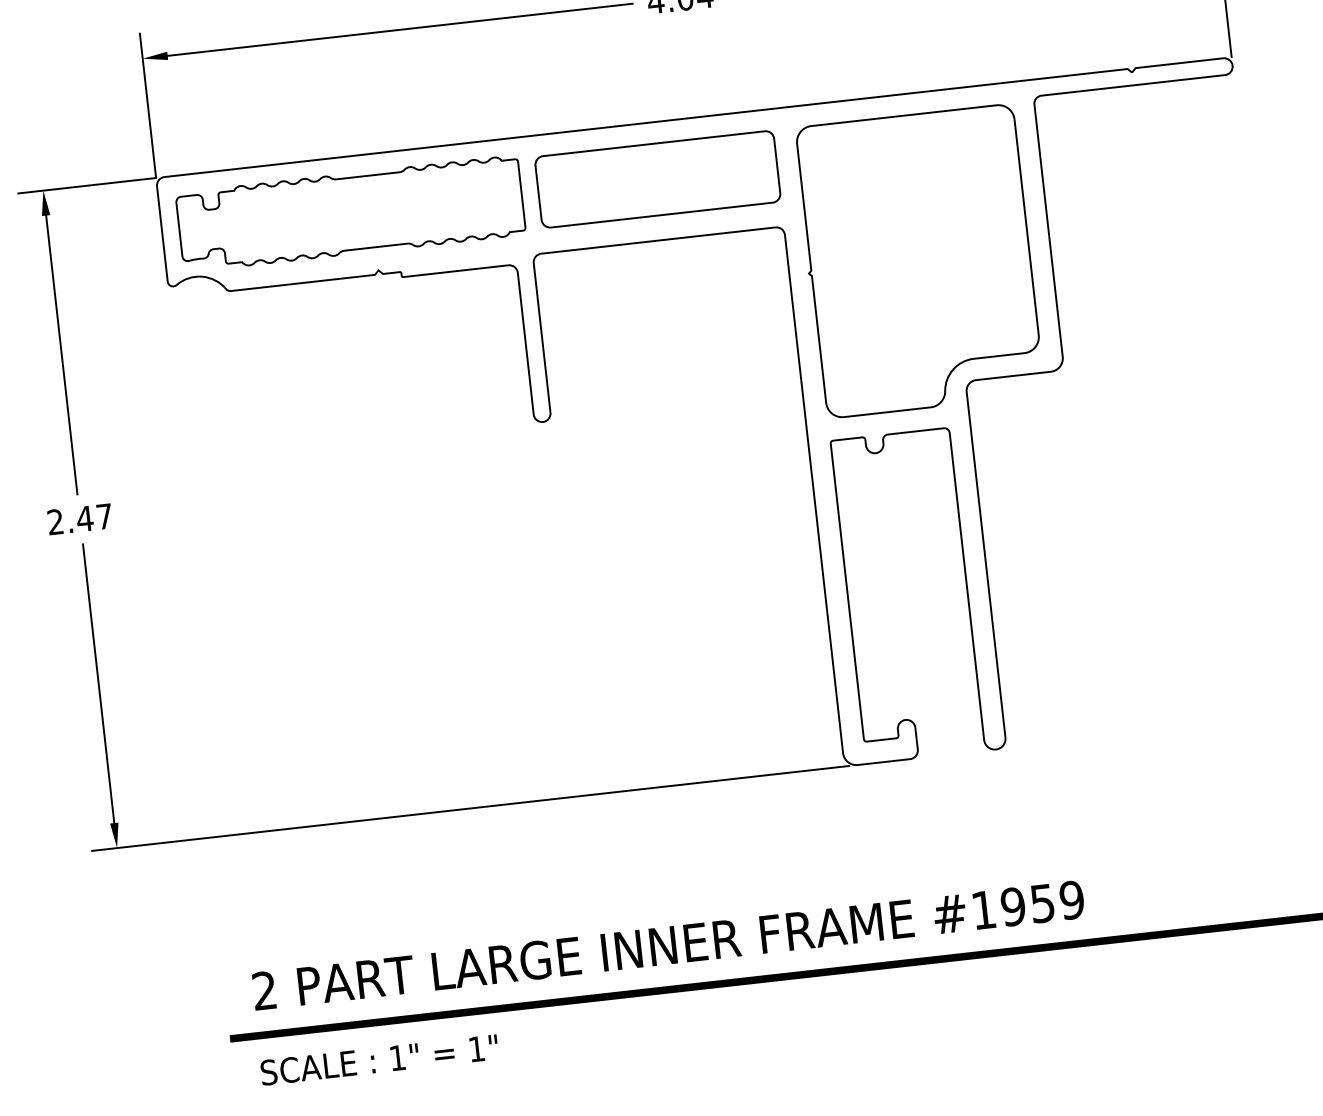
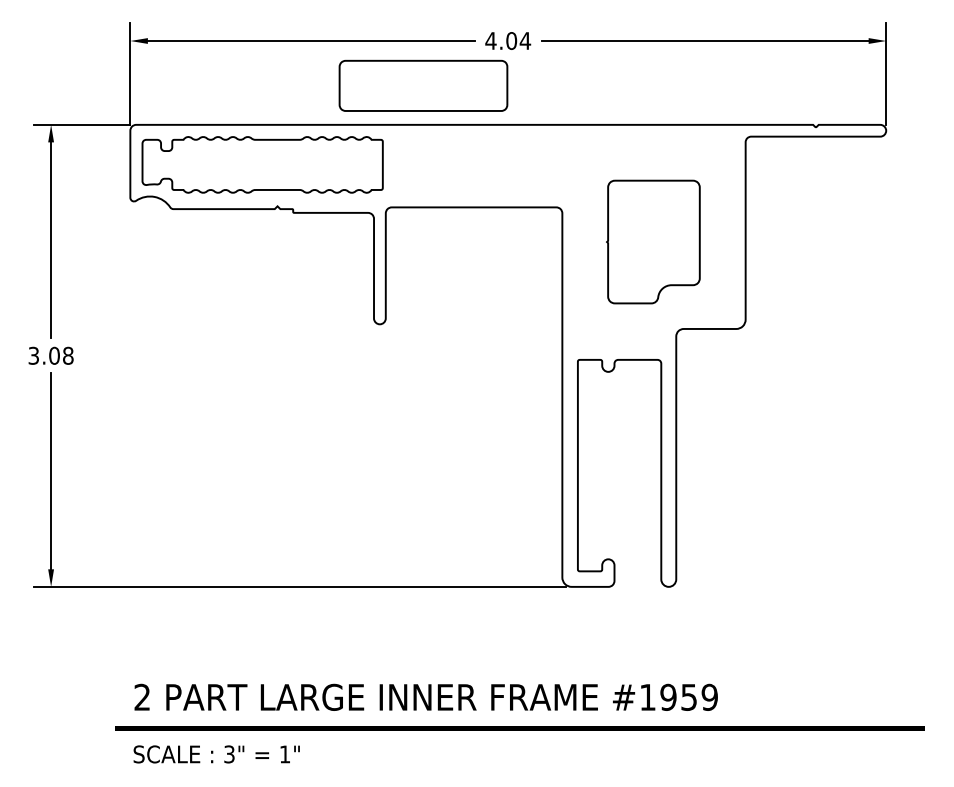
part: (657, 178) -> (423, 85), moved
part: (919, 260) -> (653, 241), size x0.6
text: (79, 518) -> (50, 355), 2.47 -> 3.08
text: (397, 1058) -> (229, 754), 1" -> 3"

